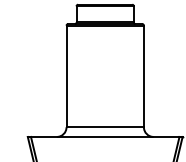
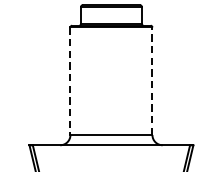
line: (66, 76) -> (70, 81), solid -> dashed
line: (143, 76) -> (151, 81), solid -> dashed

